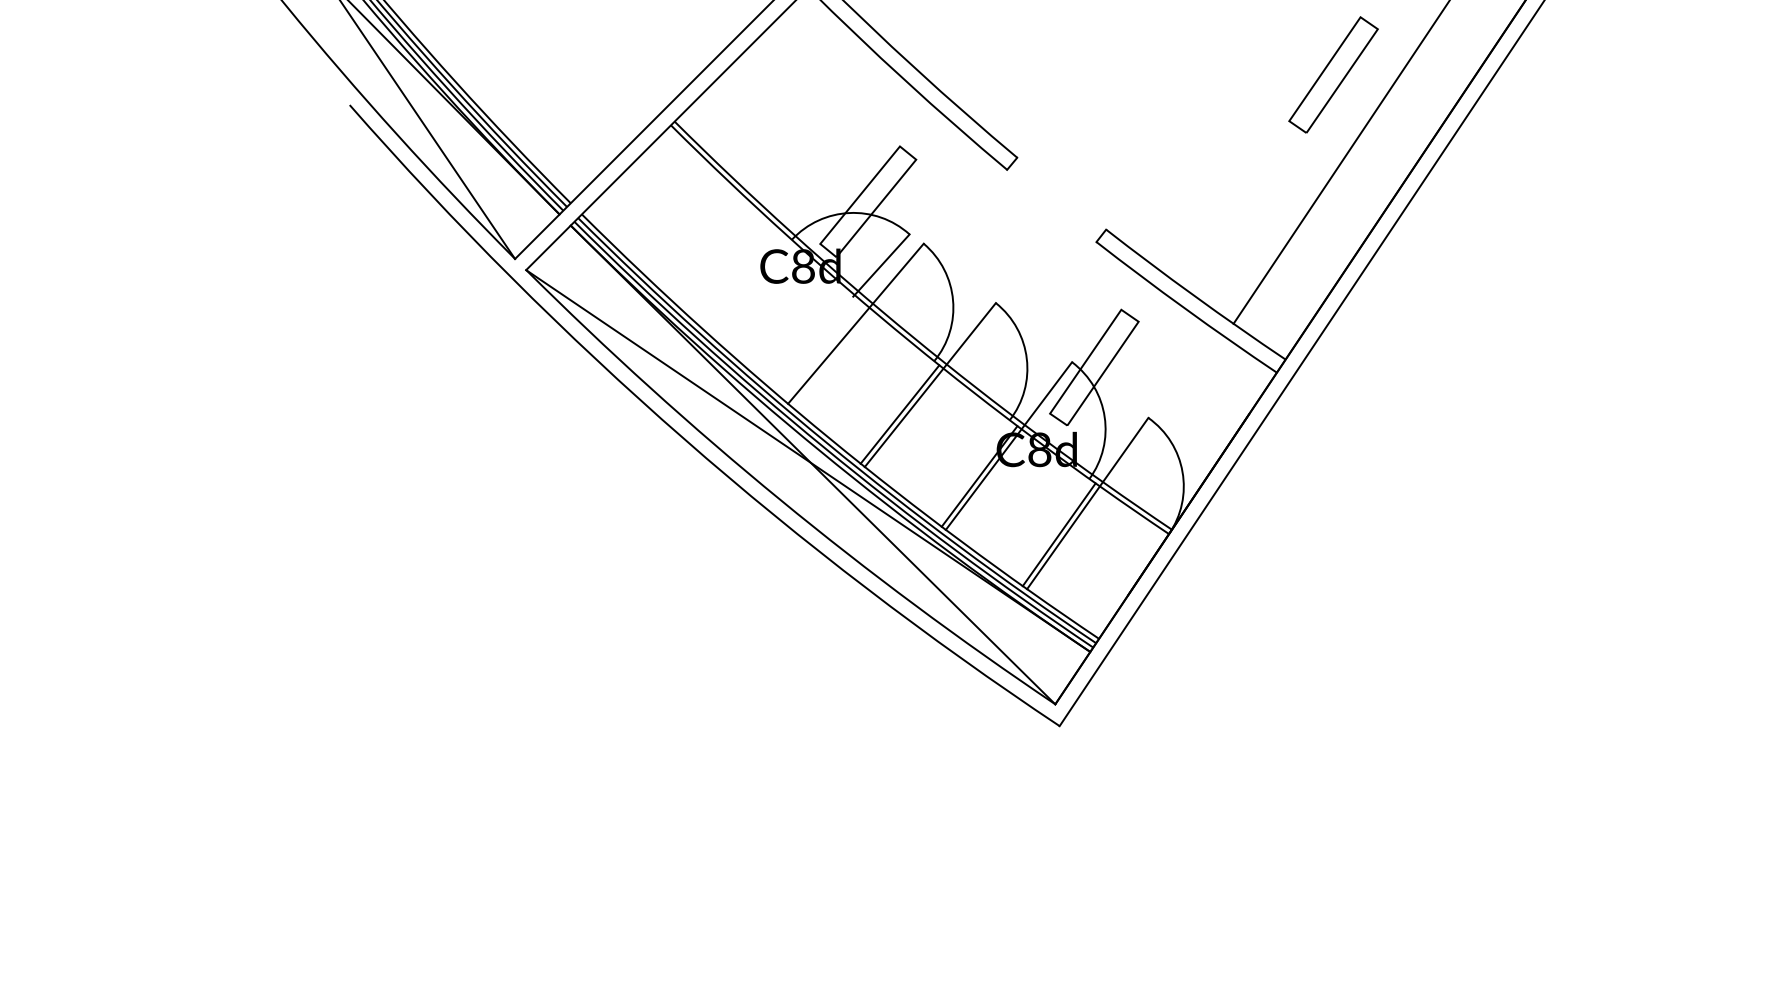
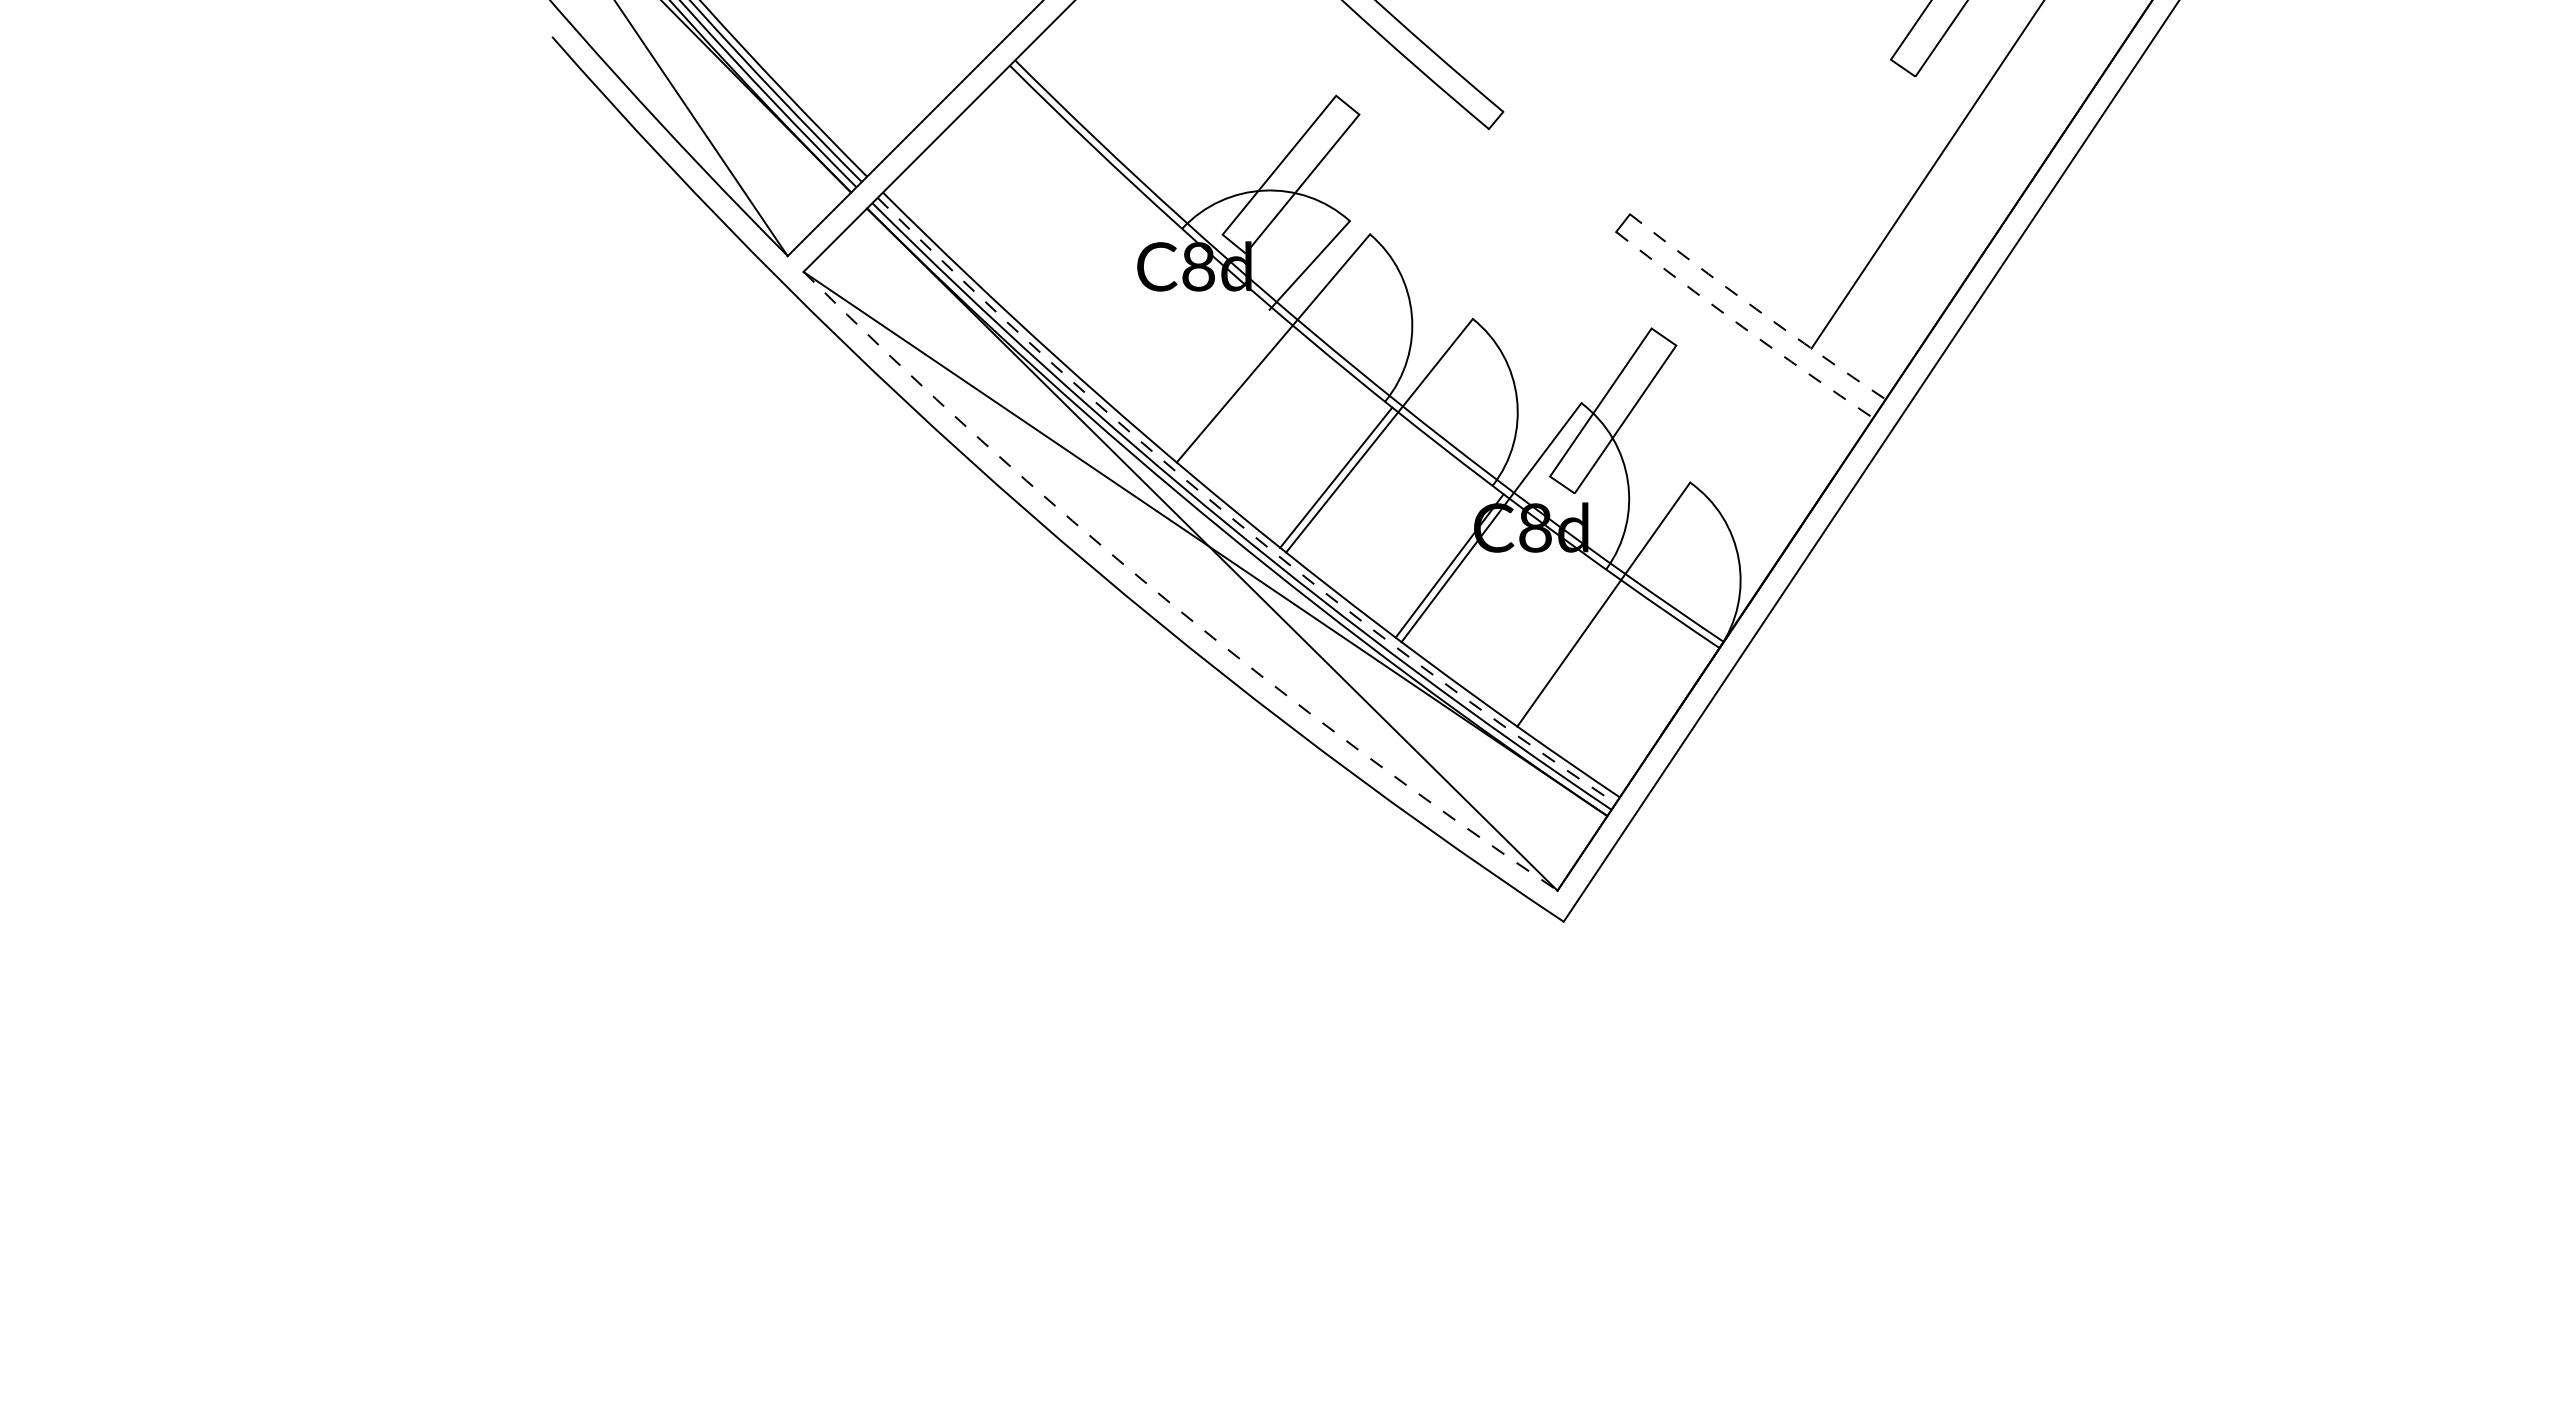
arc: (1194, 296) -> (1756, 309), solid -> dashed
arc: (1185, 309) -> (1743, 327), solid -> dashed
arc: (827, 443) -> (1232, 518), solid -> dashed
arc: (780, 499) -> (1165, 599), solid -> dashed
line: (1058, 534) -> (1562, 648), removed

